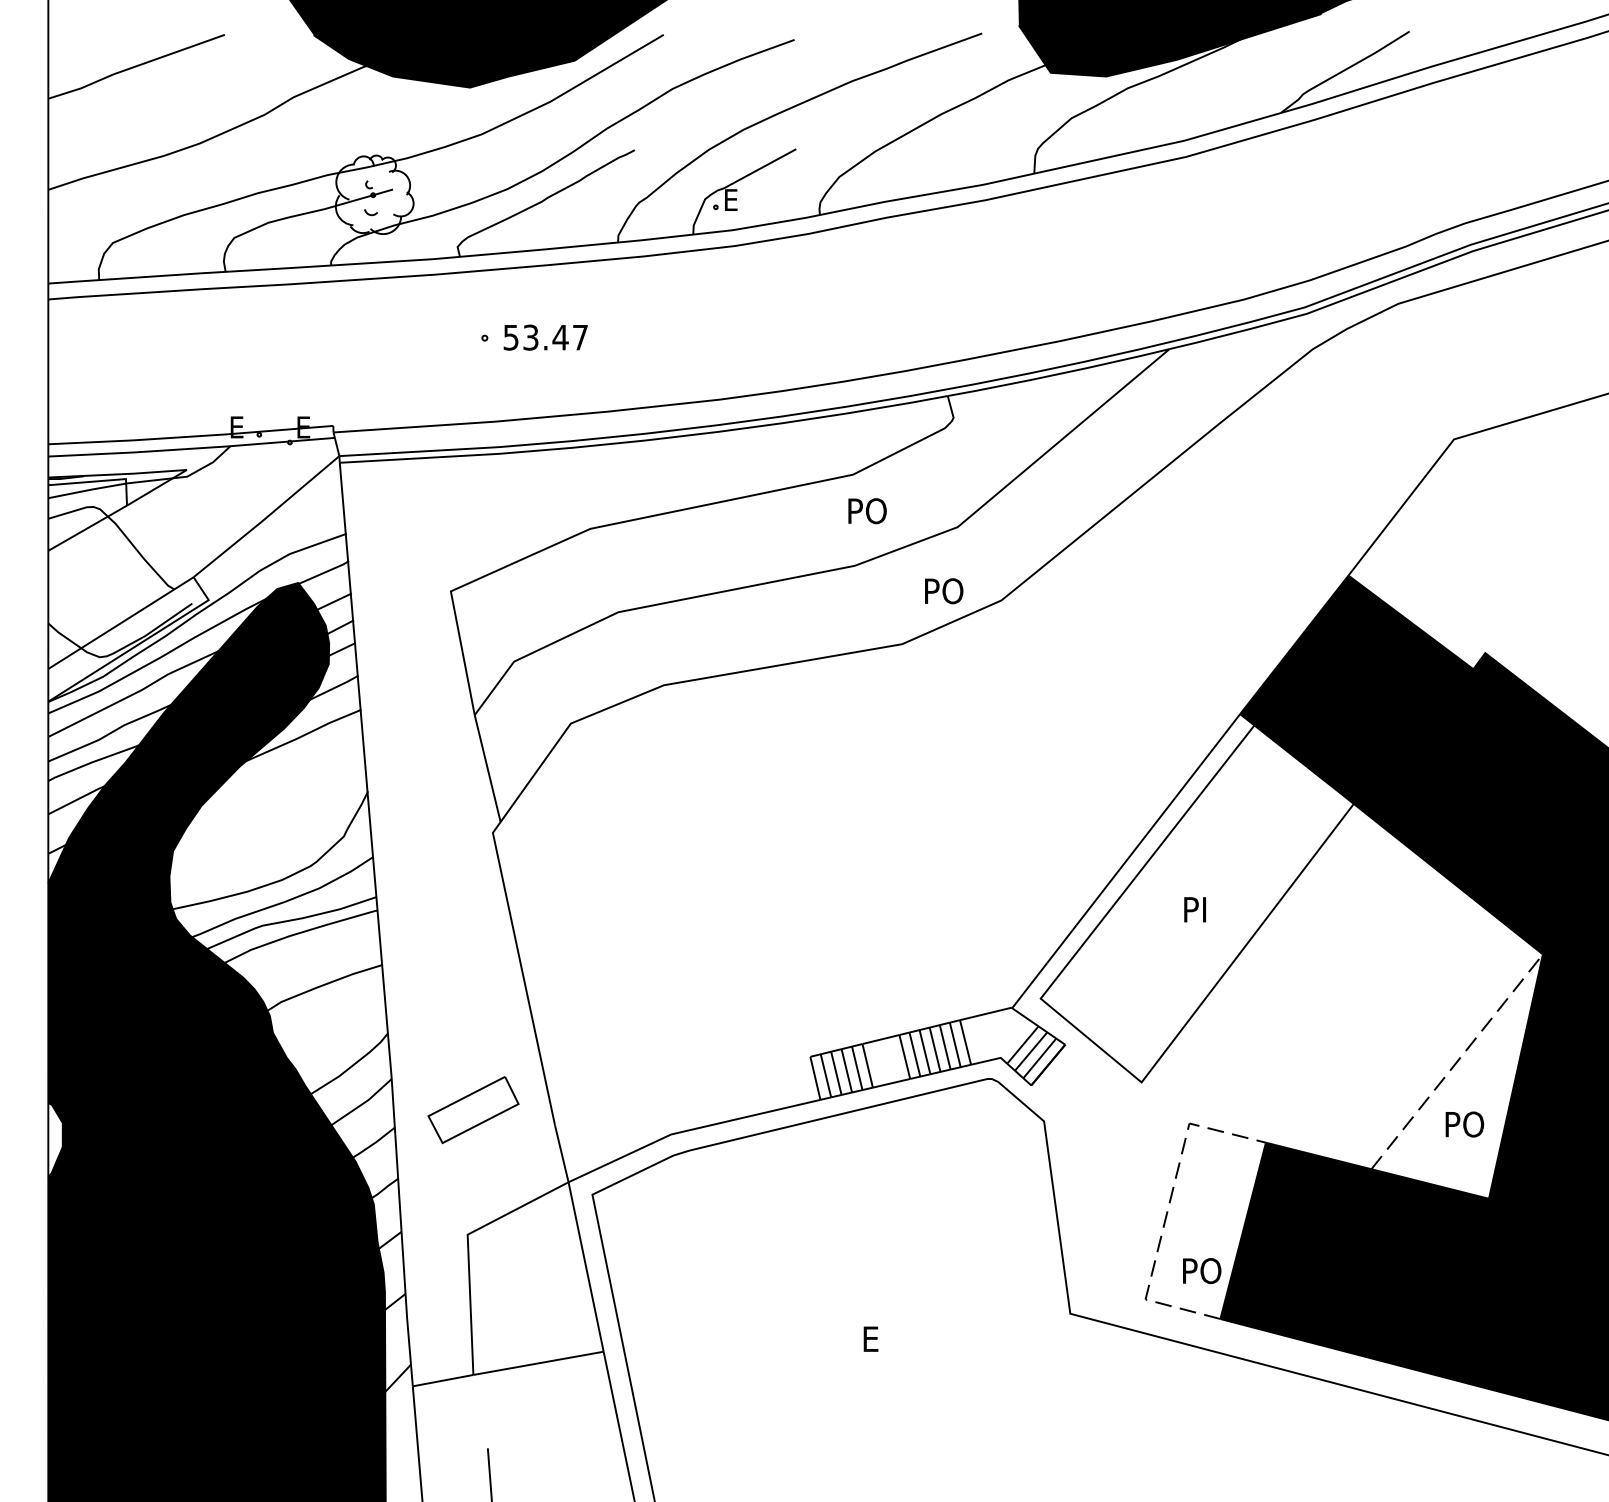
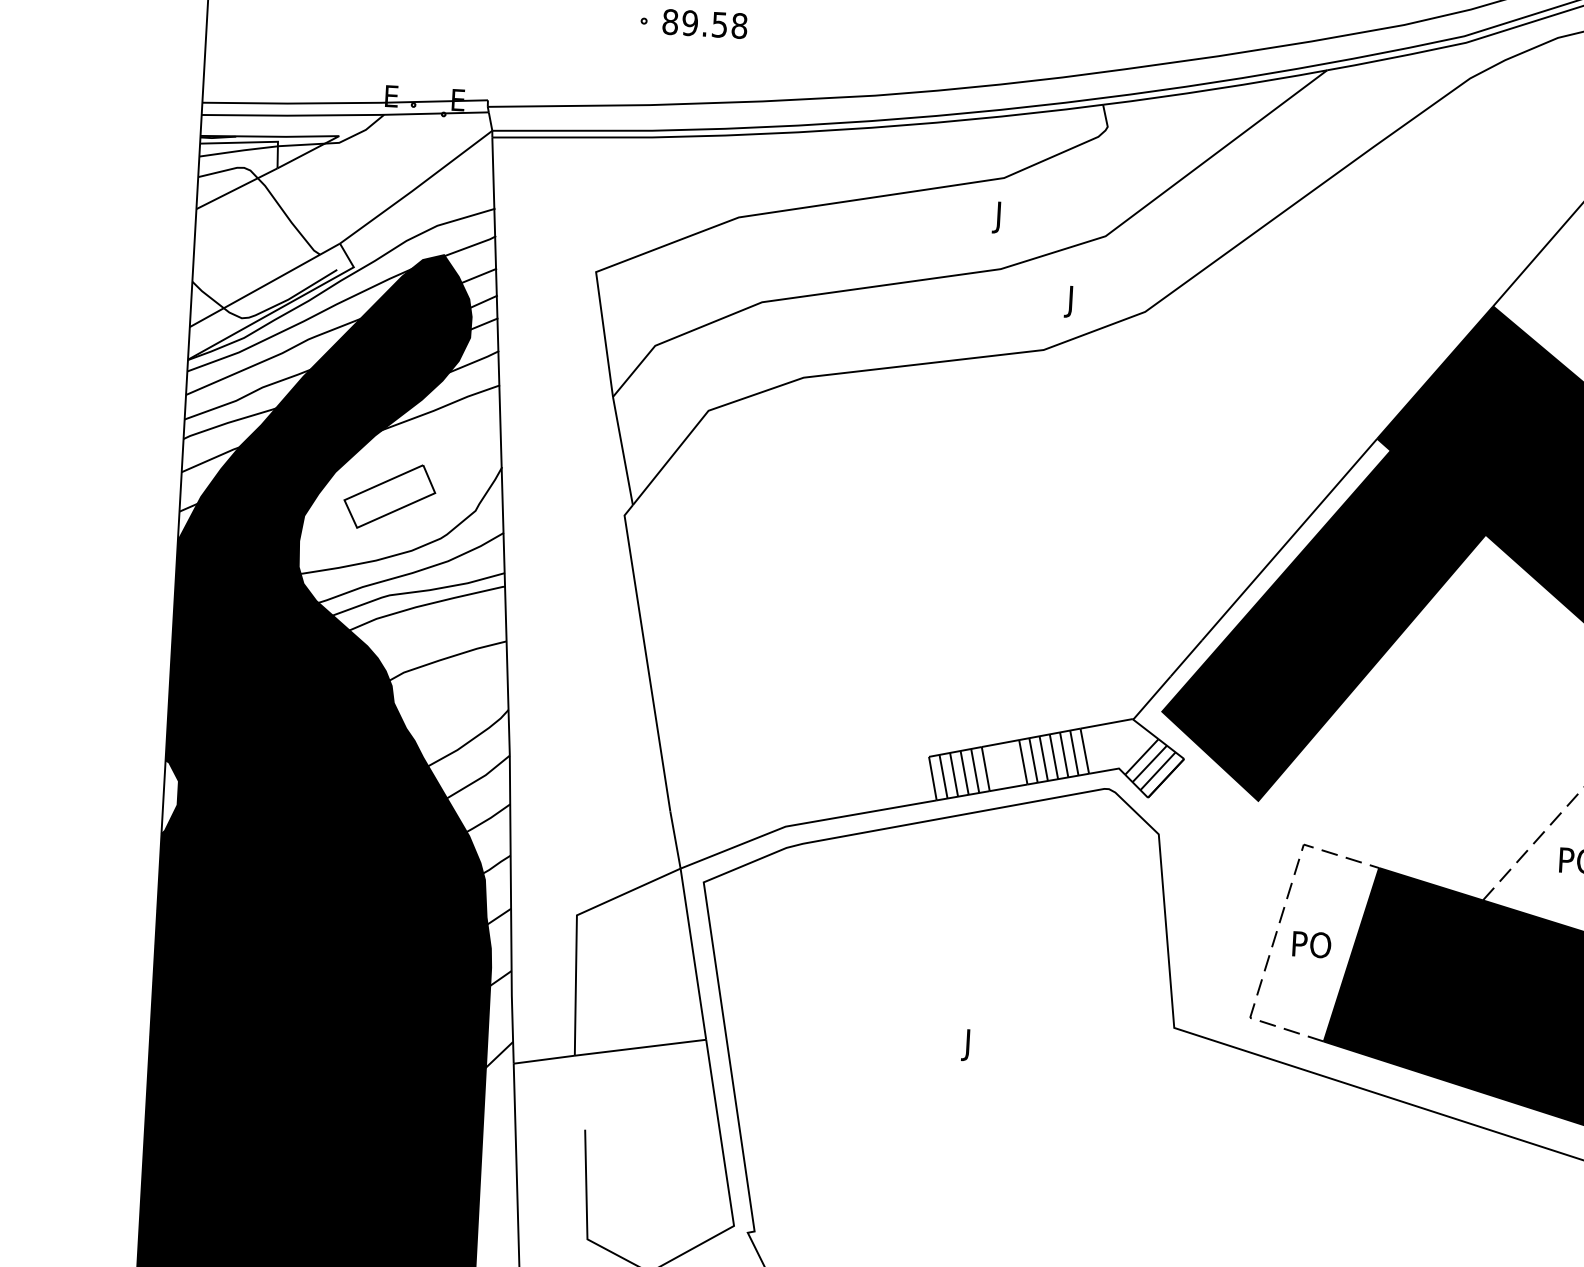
text: (545, 337) -> (704, 23), 53.47 -> 89.58
text: (864, 514) -> (1013, 218), PO -> J
text: (941, 594) -> (1085, 302), PO -> J
fill: (1196, 903) -> (1323, 625), added
part: (473, 1110) -> (389, 497), moved
text: (1202, 1270) -> (1312, 944), moved
text: (868, 1342) -> (971, 1045), E -> J

